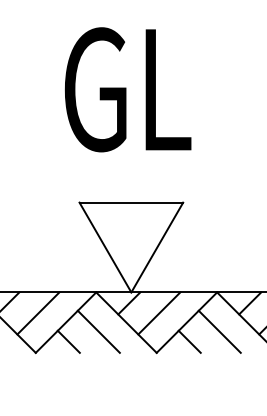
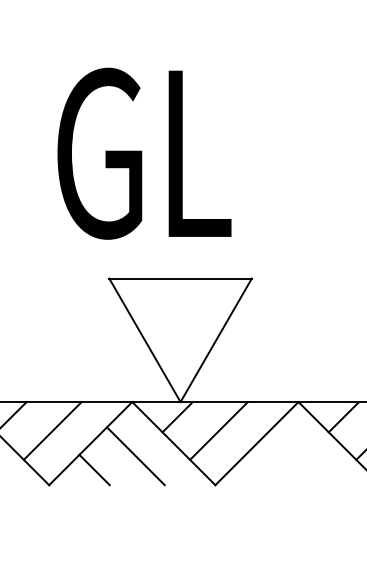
text: (128, 89) -> (145, 153), moved
line: (219, 331) -> (301, 455), removed
line: (189, 341) -> (260, 469), removed

